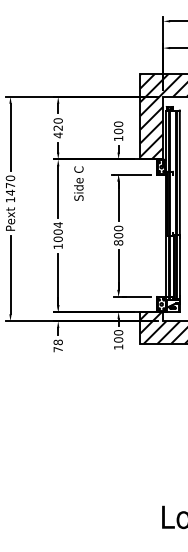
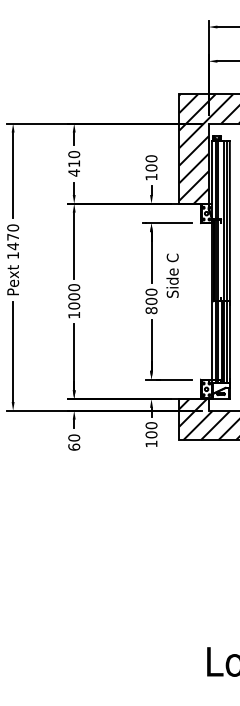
text: (57, 127) -> (73, 163), 420 -> 410
text: (78, 183) -> (172, 275), moved
text: (58, 224) -> (74, 287), 1004 -> 1000
text: (58, 345) -> (74, 442), 78 -> 60

